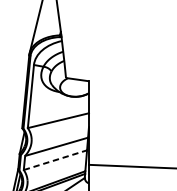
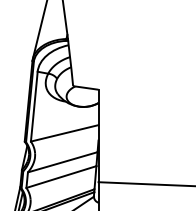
line: (55, 160) -> (61, 177), dashed -> solid

